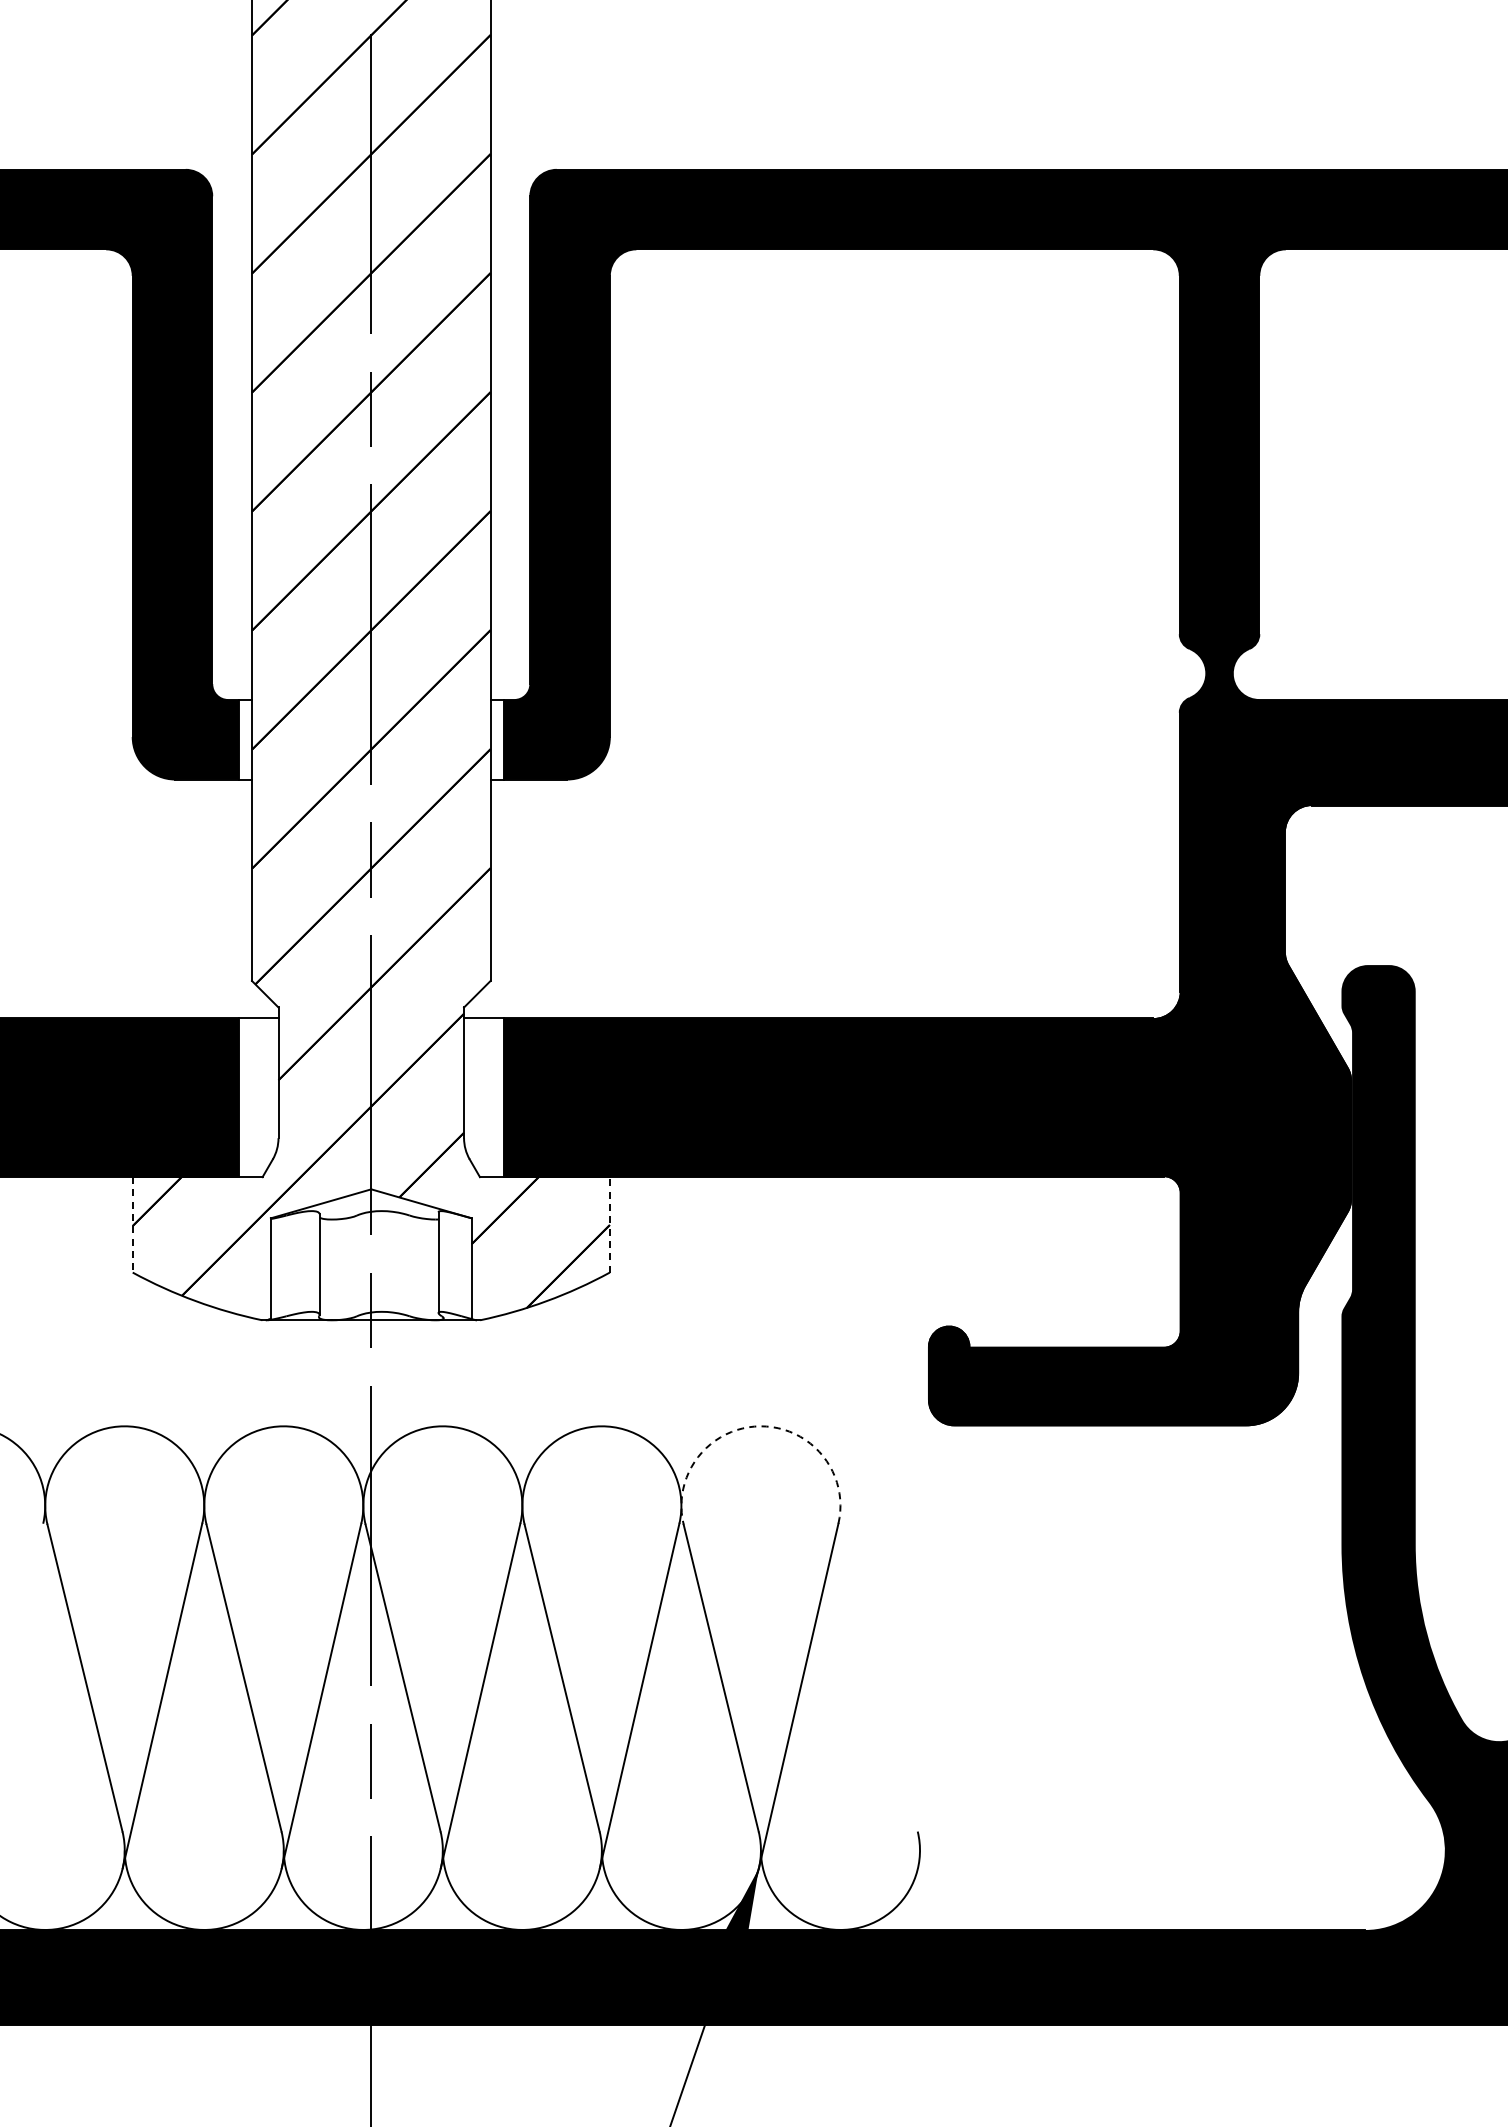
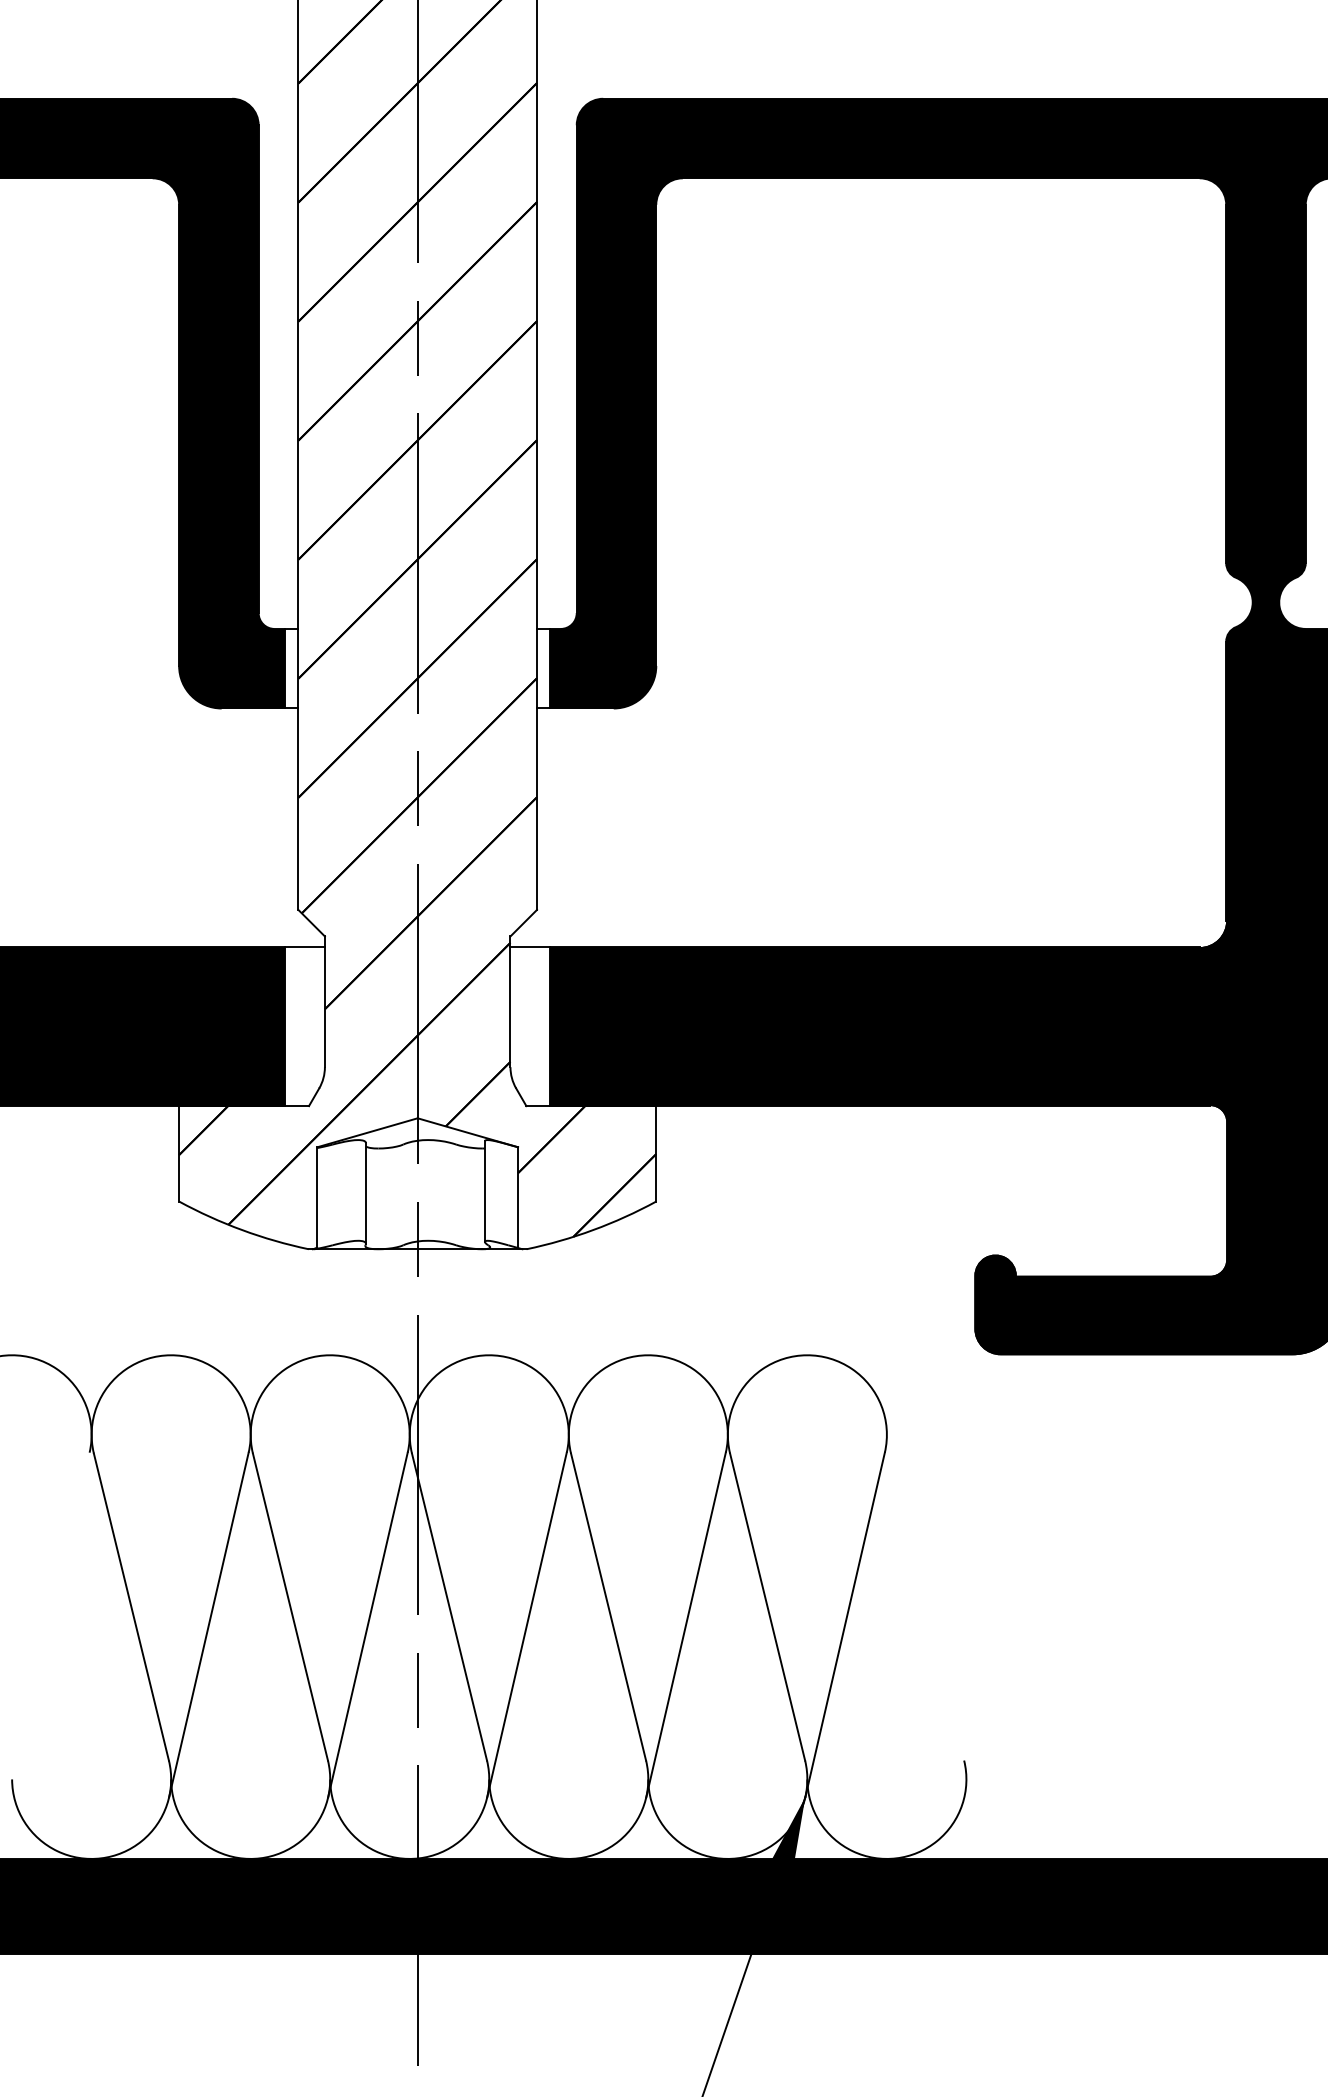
line: (132, 1224) -> (178, 1153), dashed -> solid
line: (609, 1224) -> (655, 1153), dashed -> solid
arc: (760, 1426) -> (806, 1355), dashed -> solid

